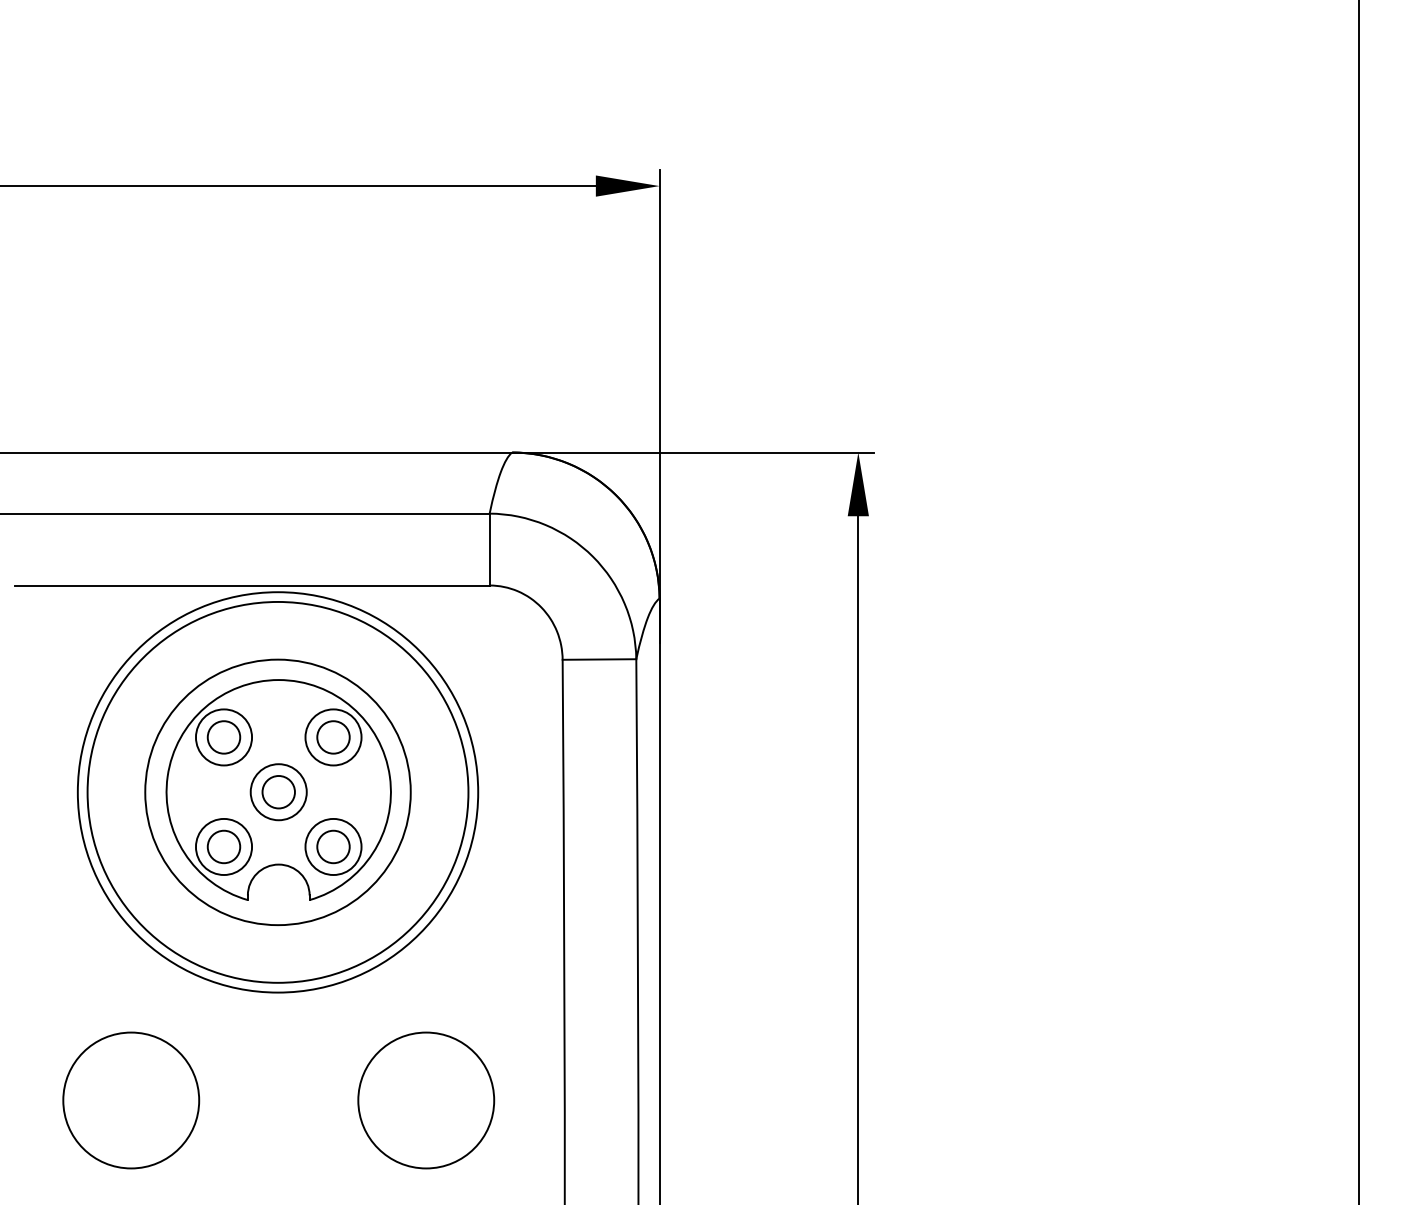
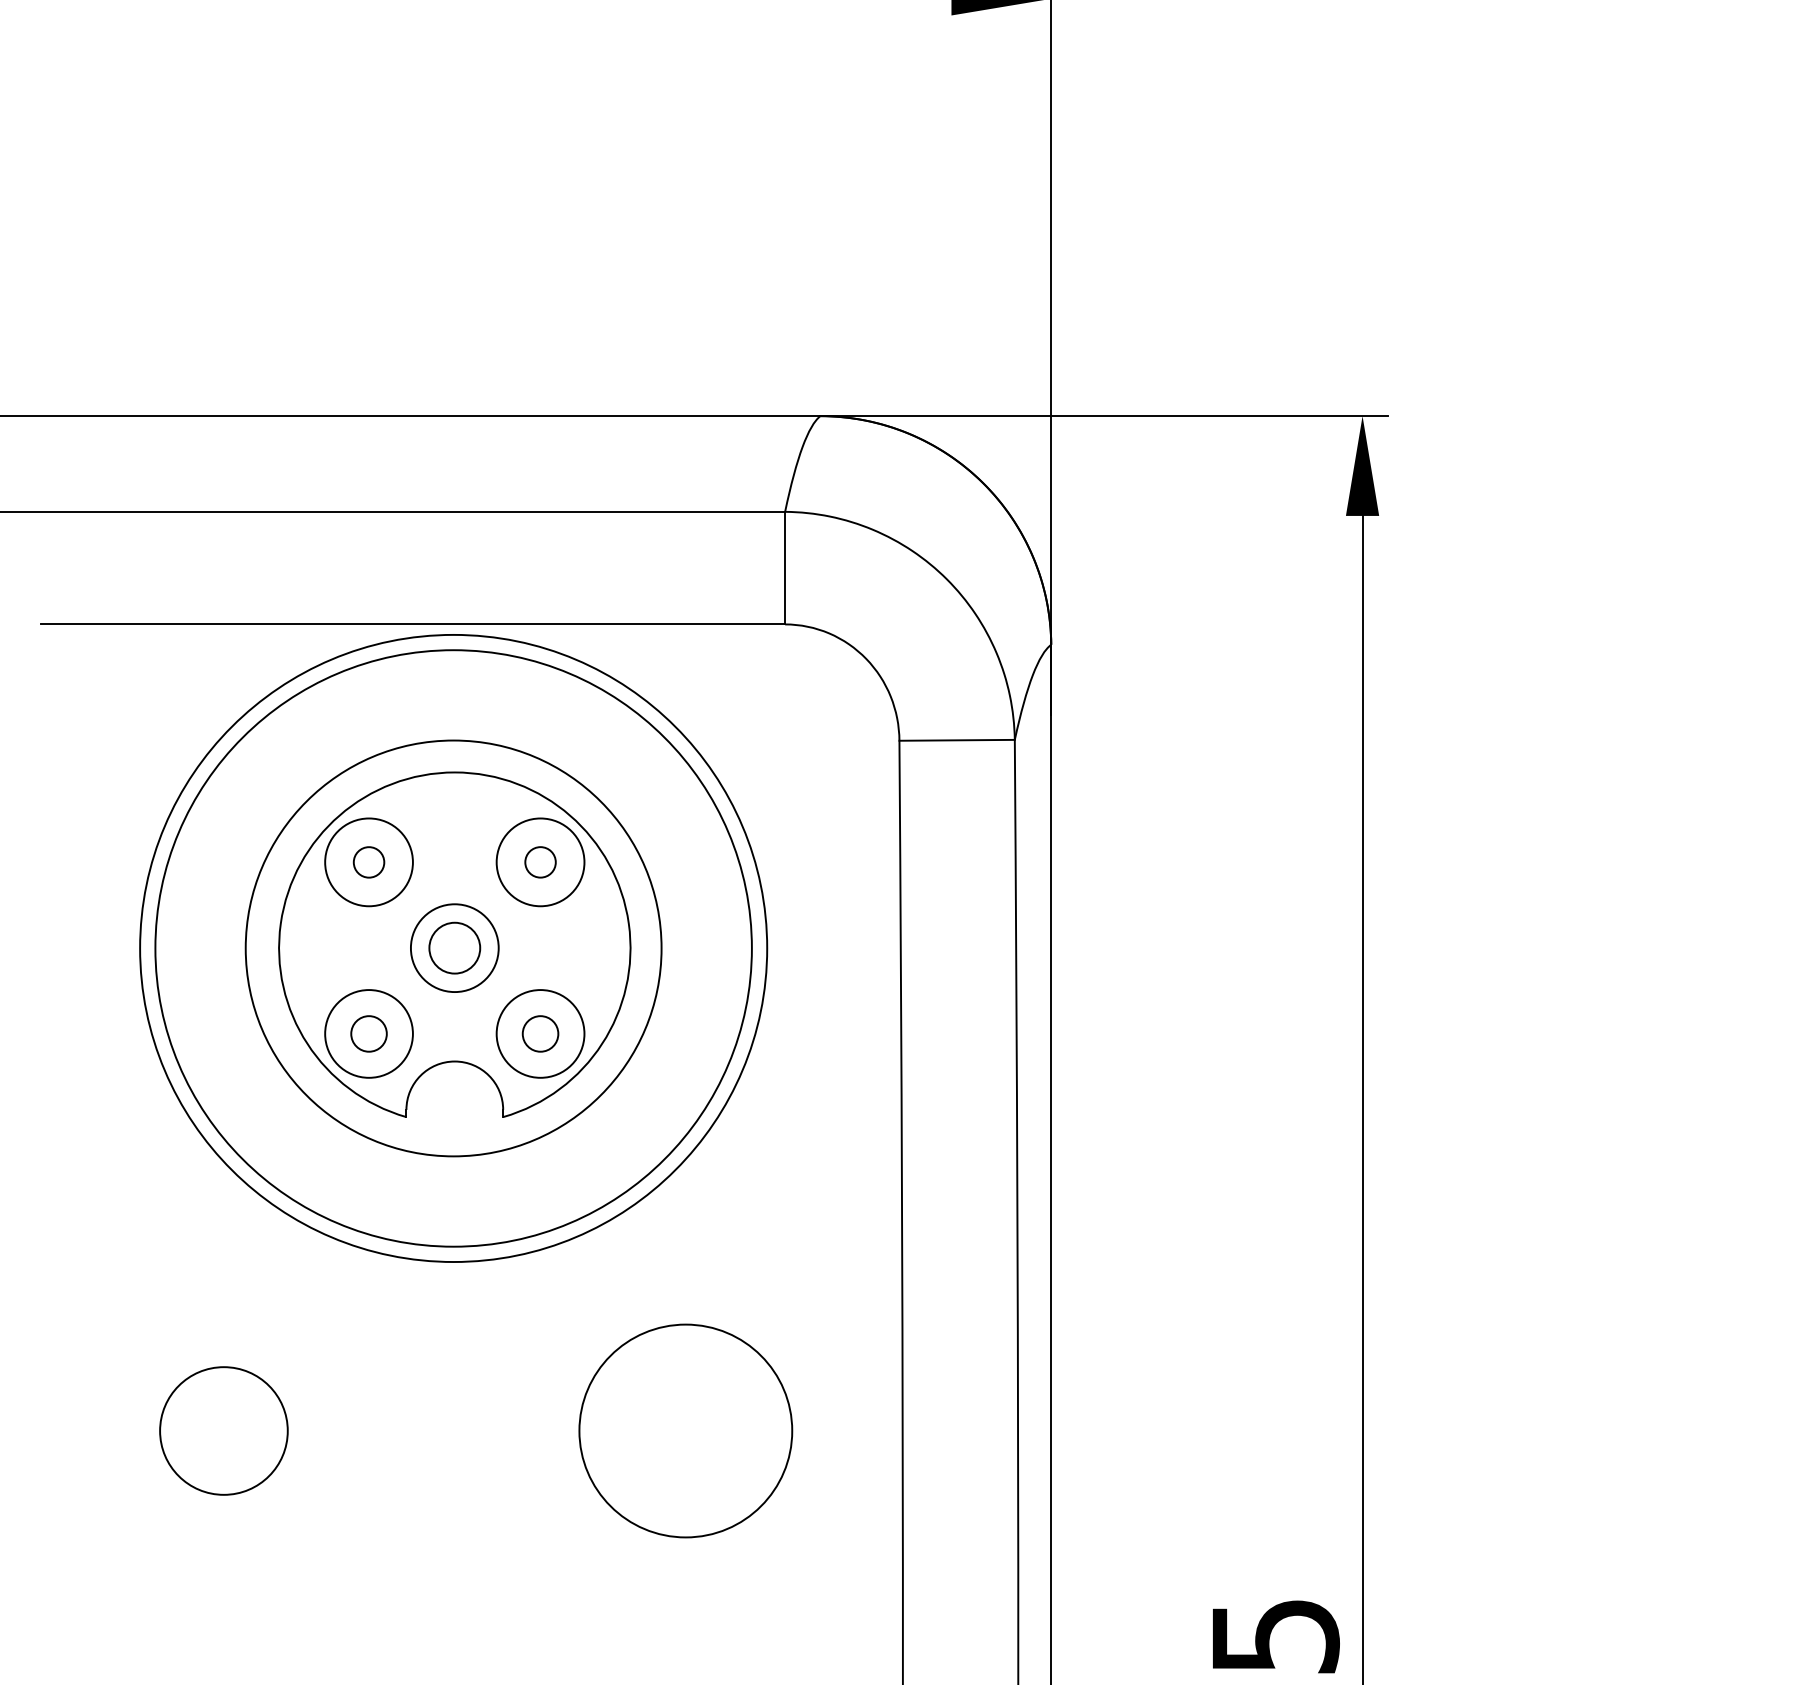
circle: (223, 737) -> (368, 862), size x0.6
circle: (333, 737) -> (540, 862), size x0.6
circle: (223, 846) -> (368, 1033), size x0.7
circle: (333, 846) -> (540, 1033), size x0.7
circle: (131, 1100) -> (224, 1430), size x0.6

